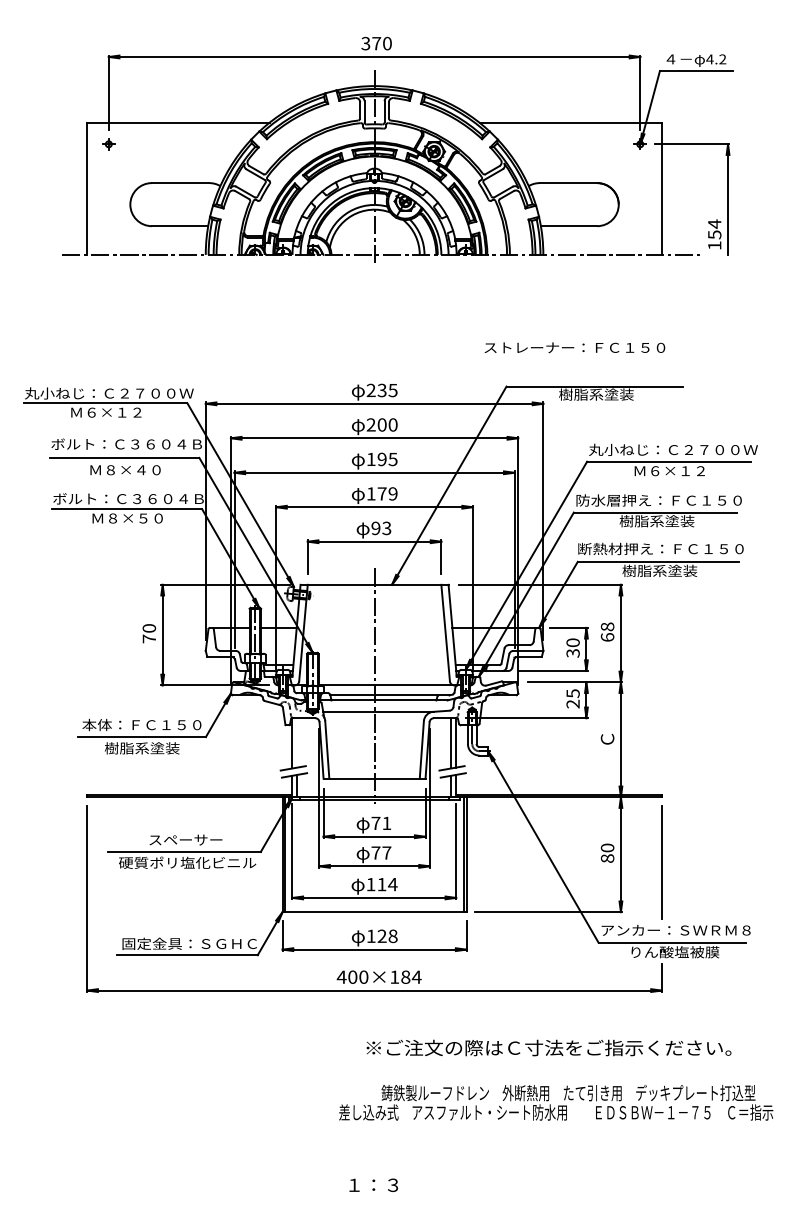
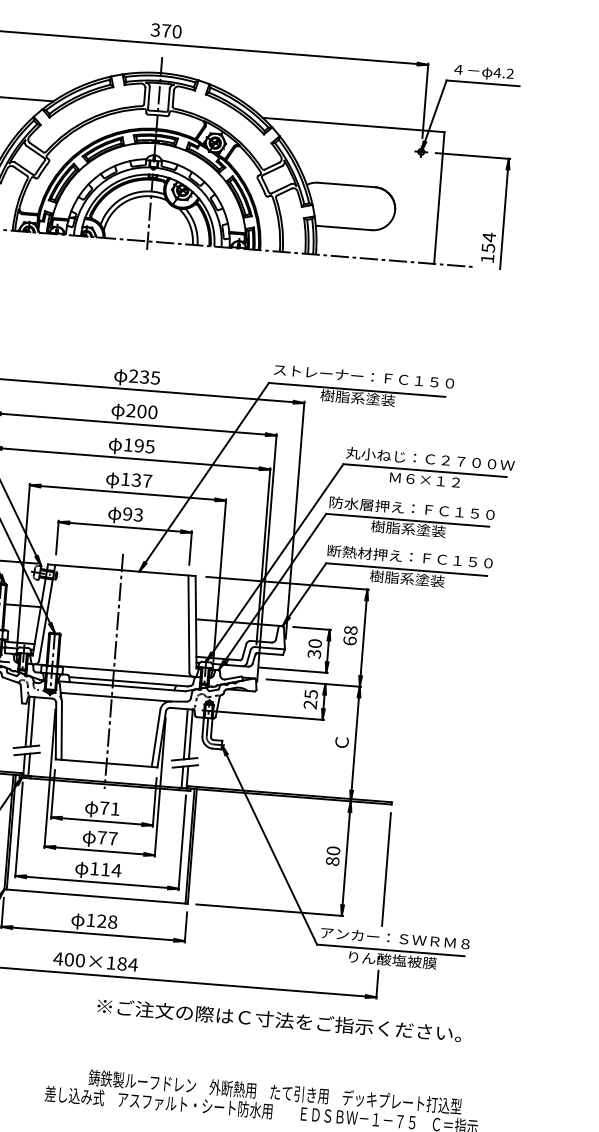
text: (574, 347) -> (363, 376), moved
text: (387, 493) -> (141, 480), 179 -> 137
line: (297, 742) -> (32, 721), added
text: (548, 1047) -> (279, 1019), moved

